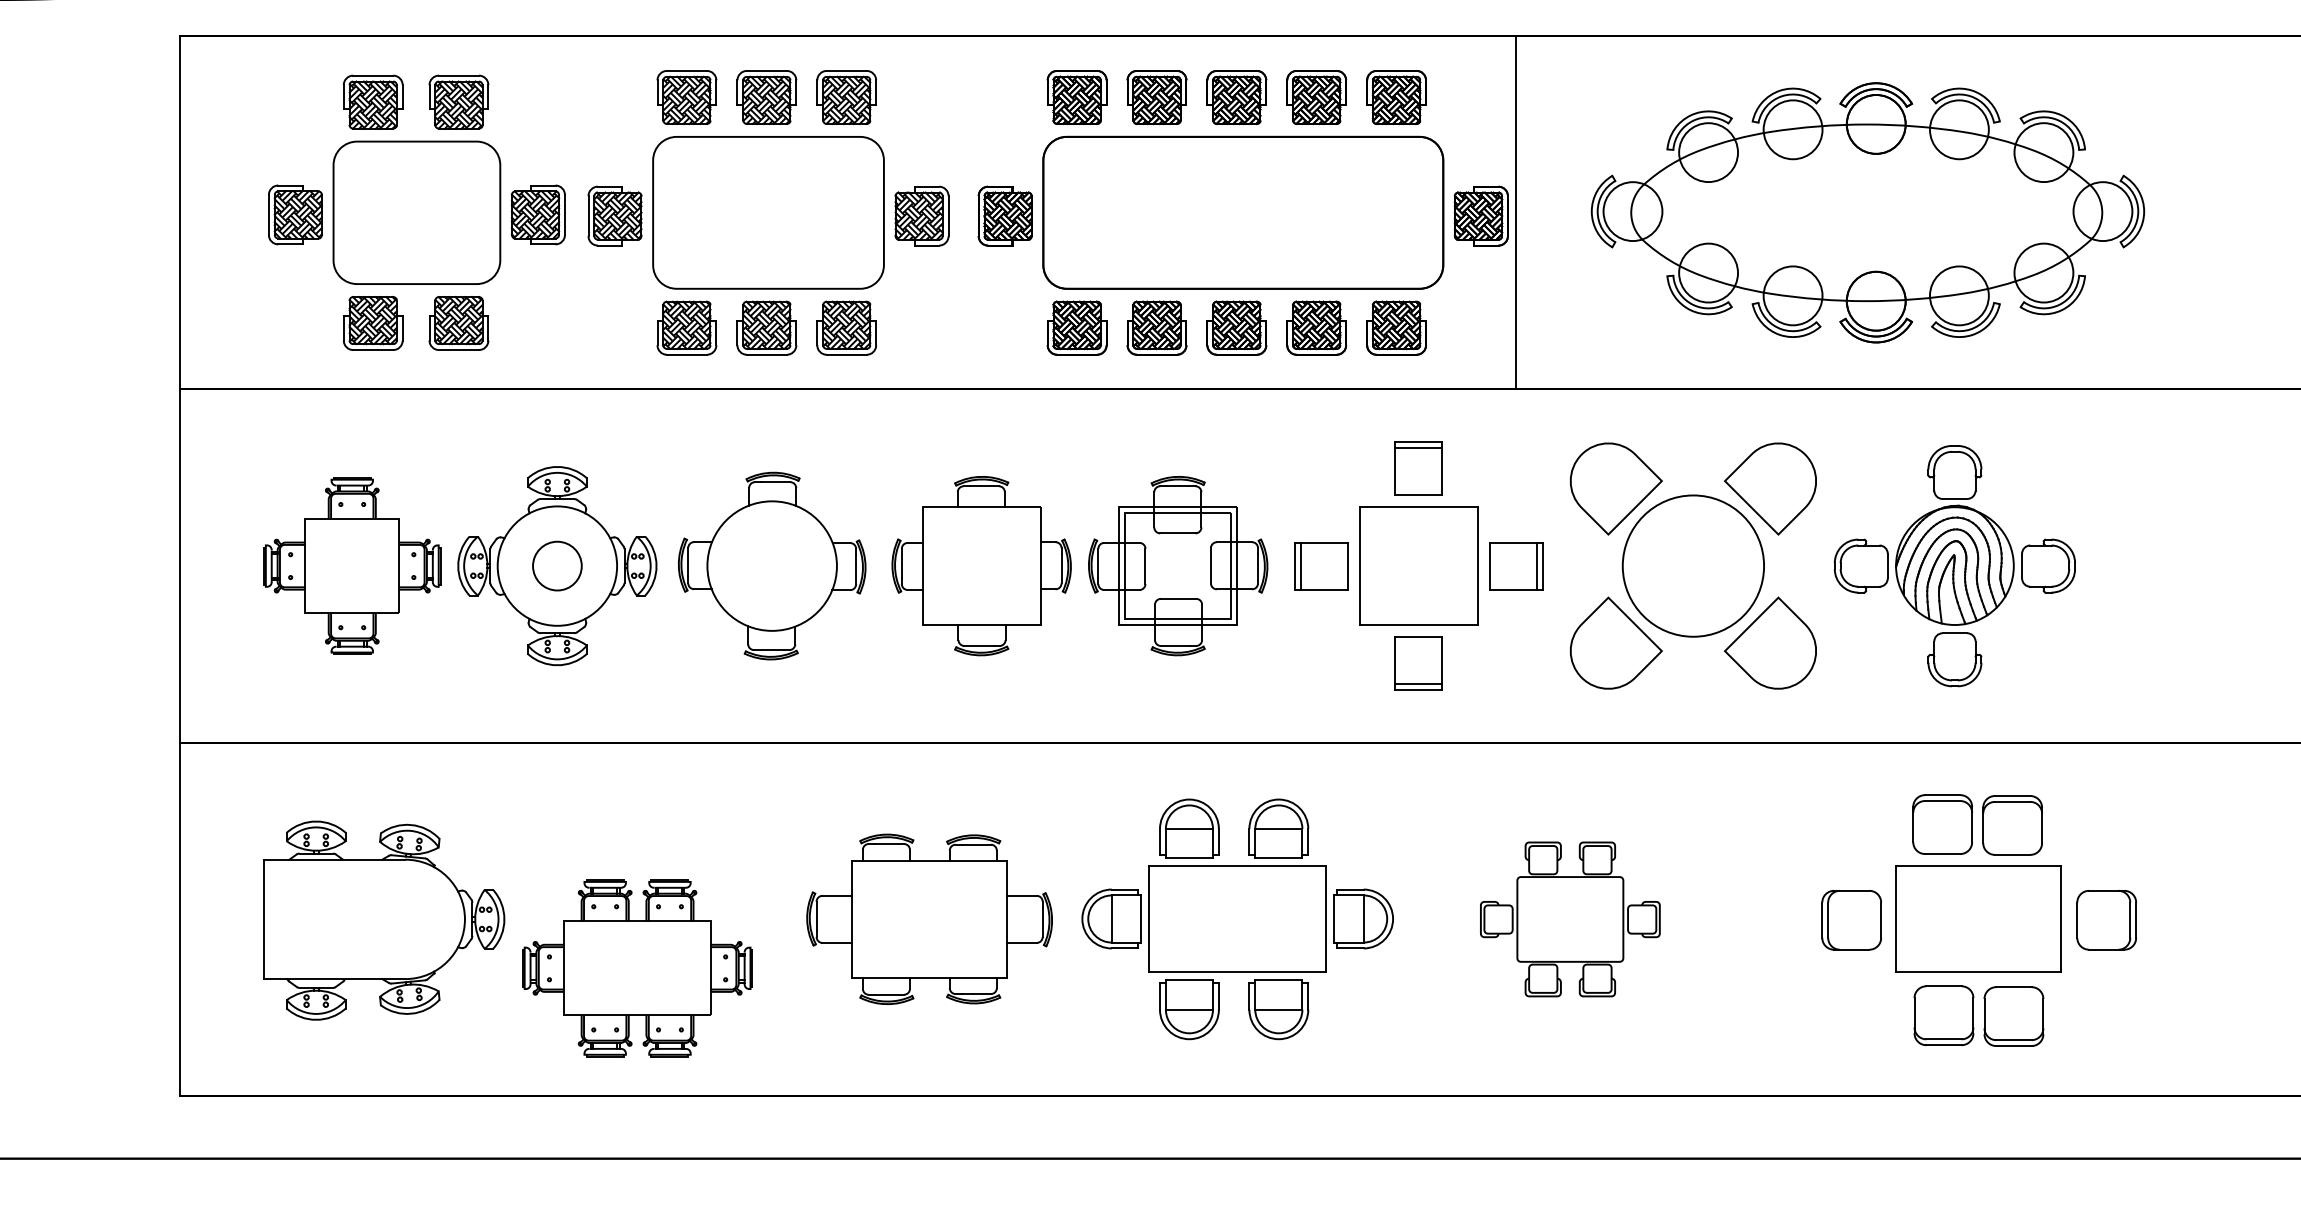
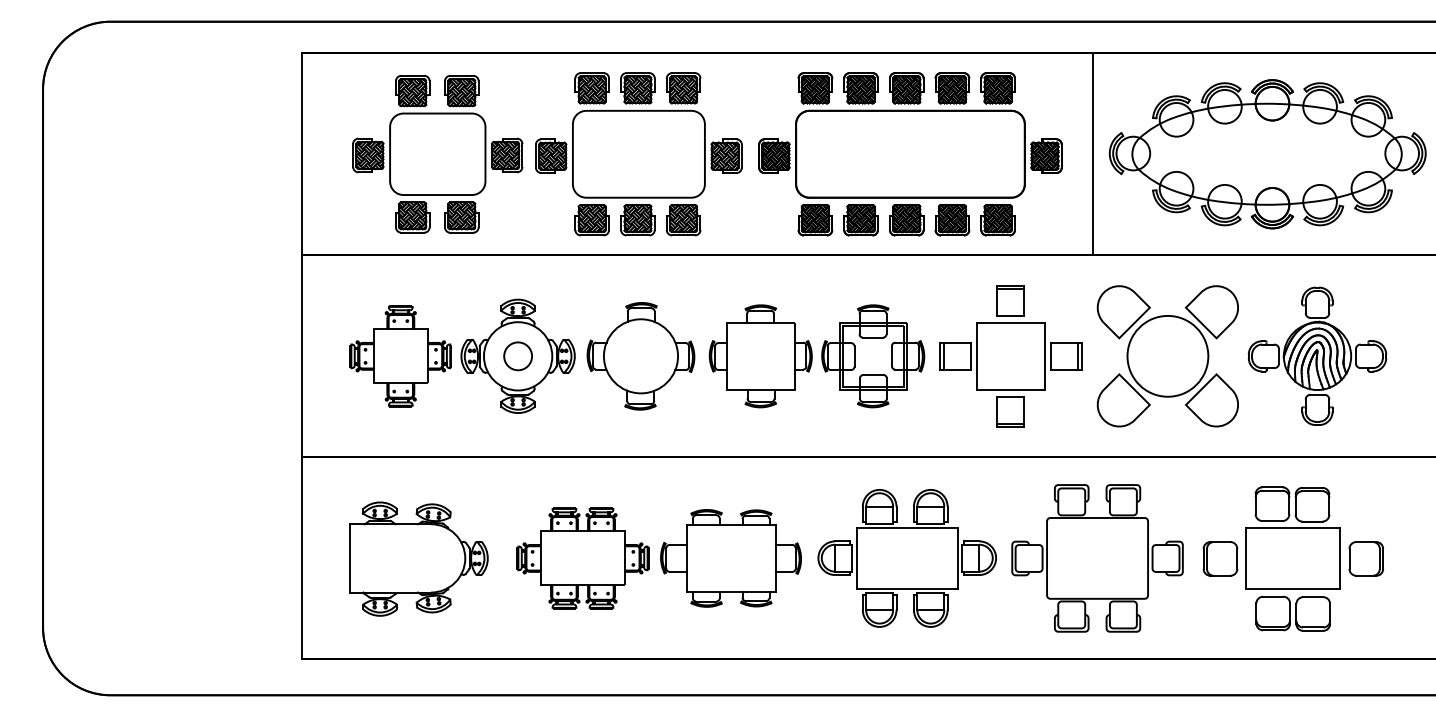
line: (1516, 213) -> (1092, 154), moved
part: (1570, 919) -> (1097, 558), size x1.67
part: (1977, 919) -> (1292, 558), moved
part: (636, 968) -> (582, 558), moved

